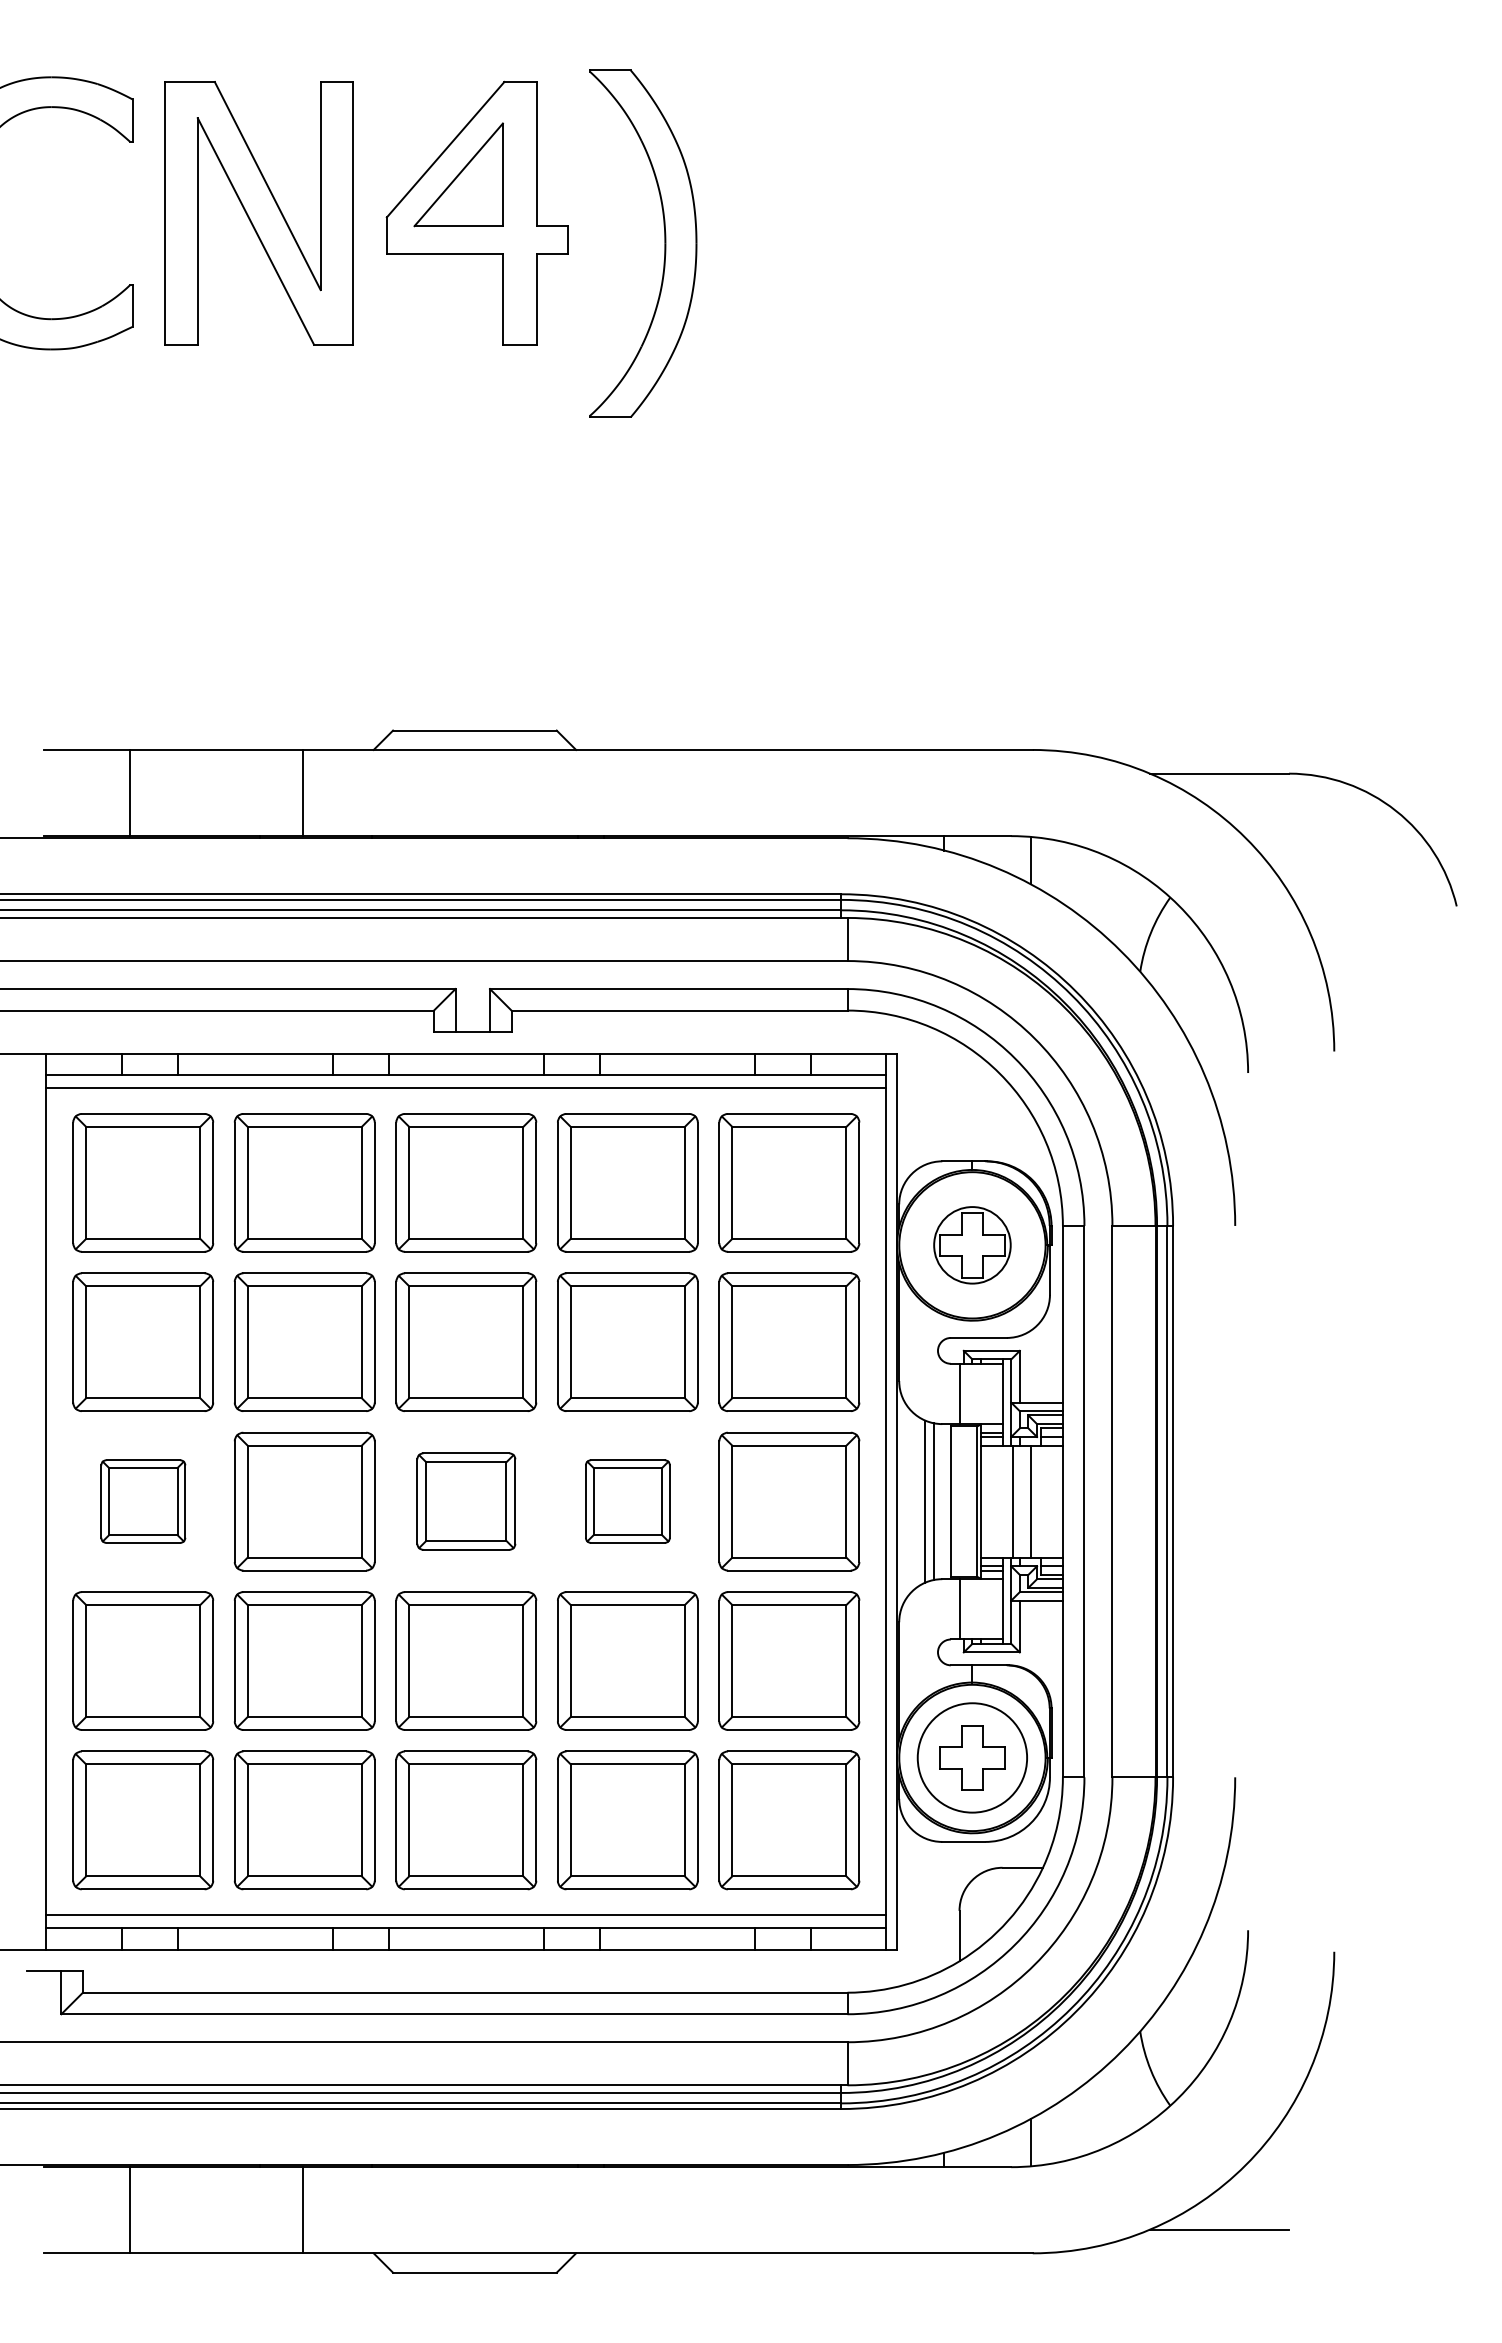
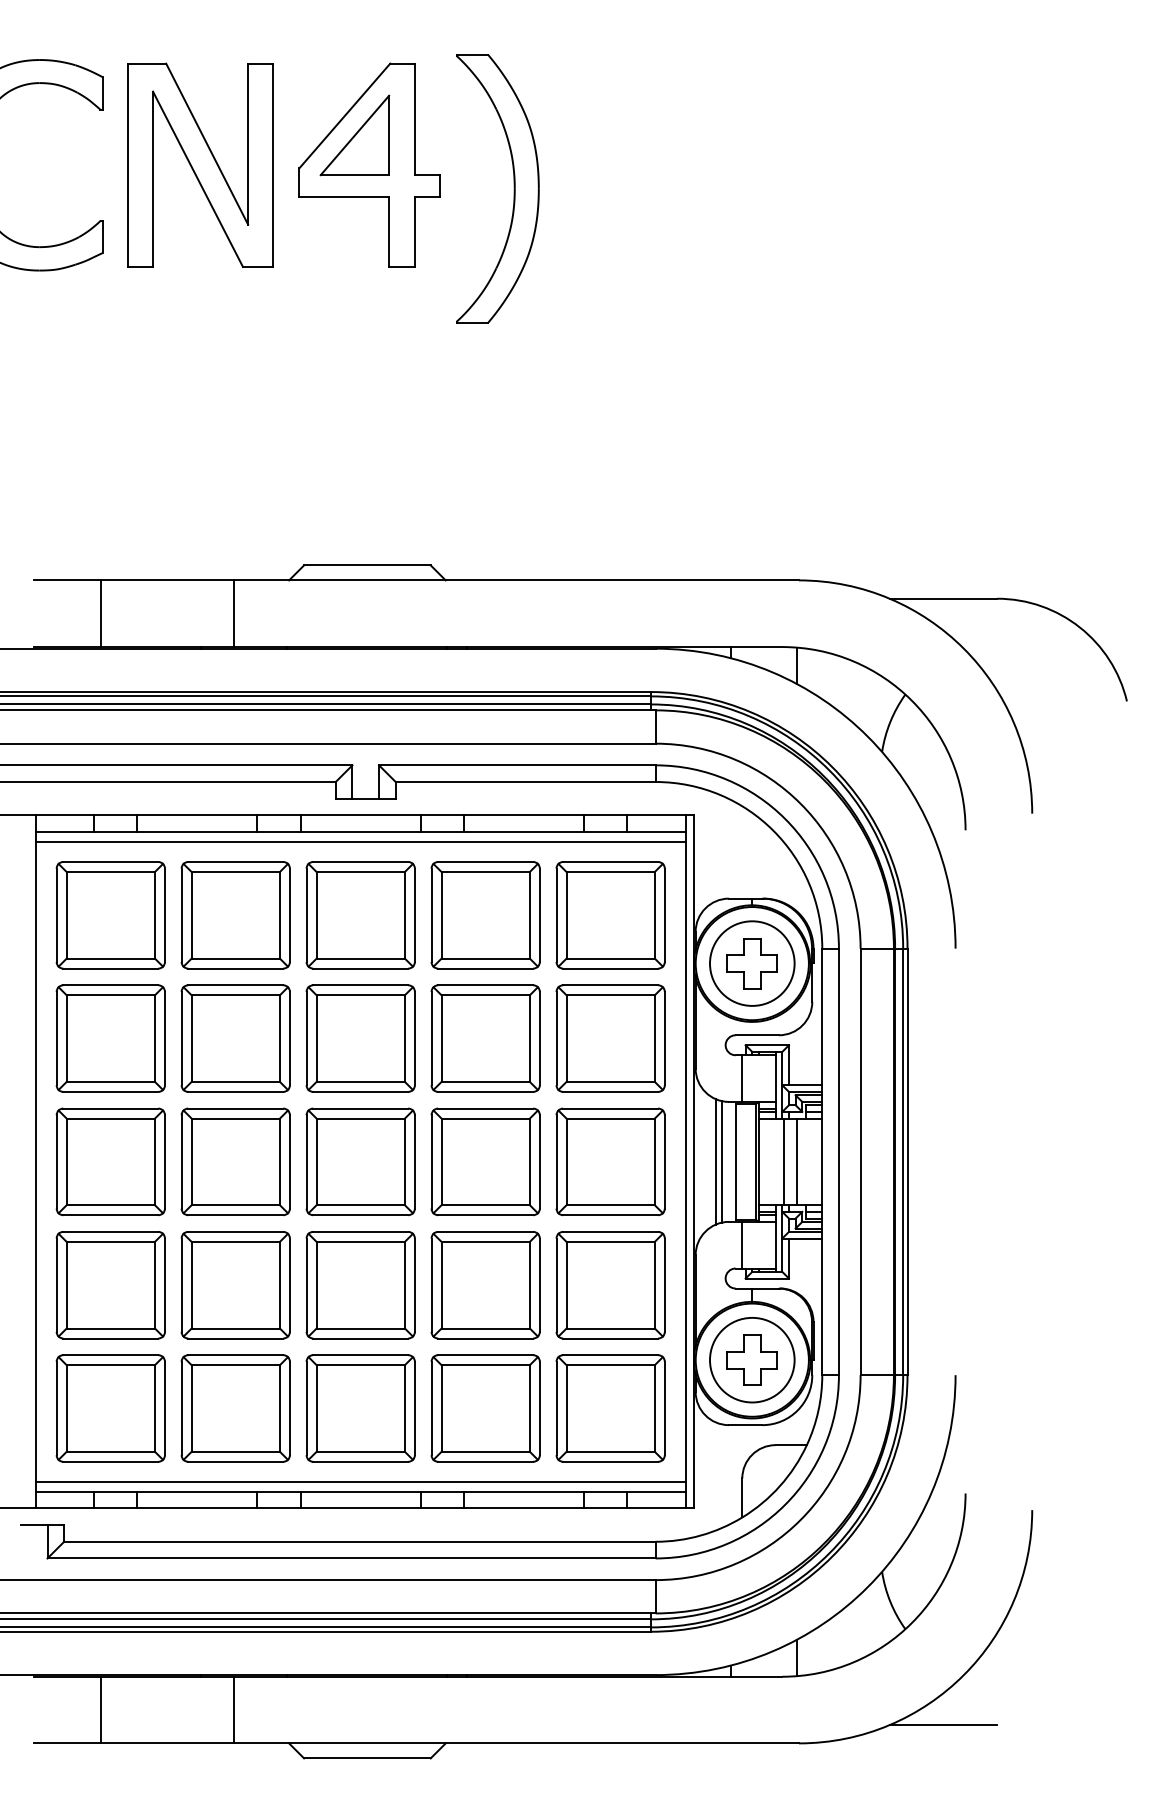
circle: (972, 1245) -> (752, 963), size x1.43
part: (143, 1501) -> (111, 1161), size x1.67
part: (466, 1501) -> (360, 1161), size x1.43
part: (627, 1501) -> (485, 1161), size x1.67

